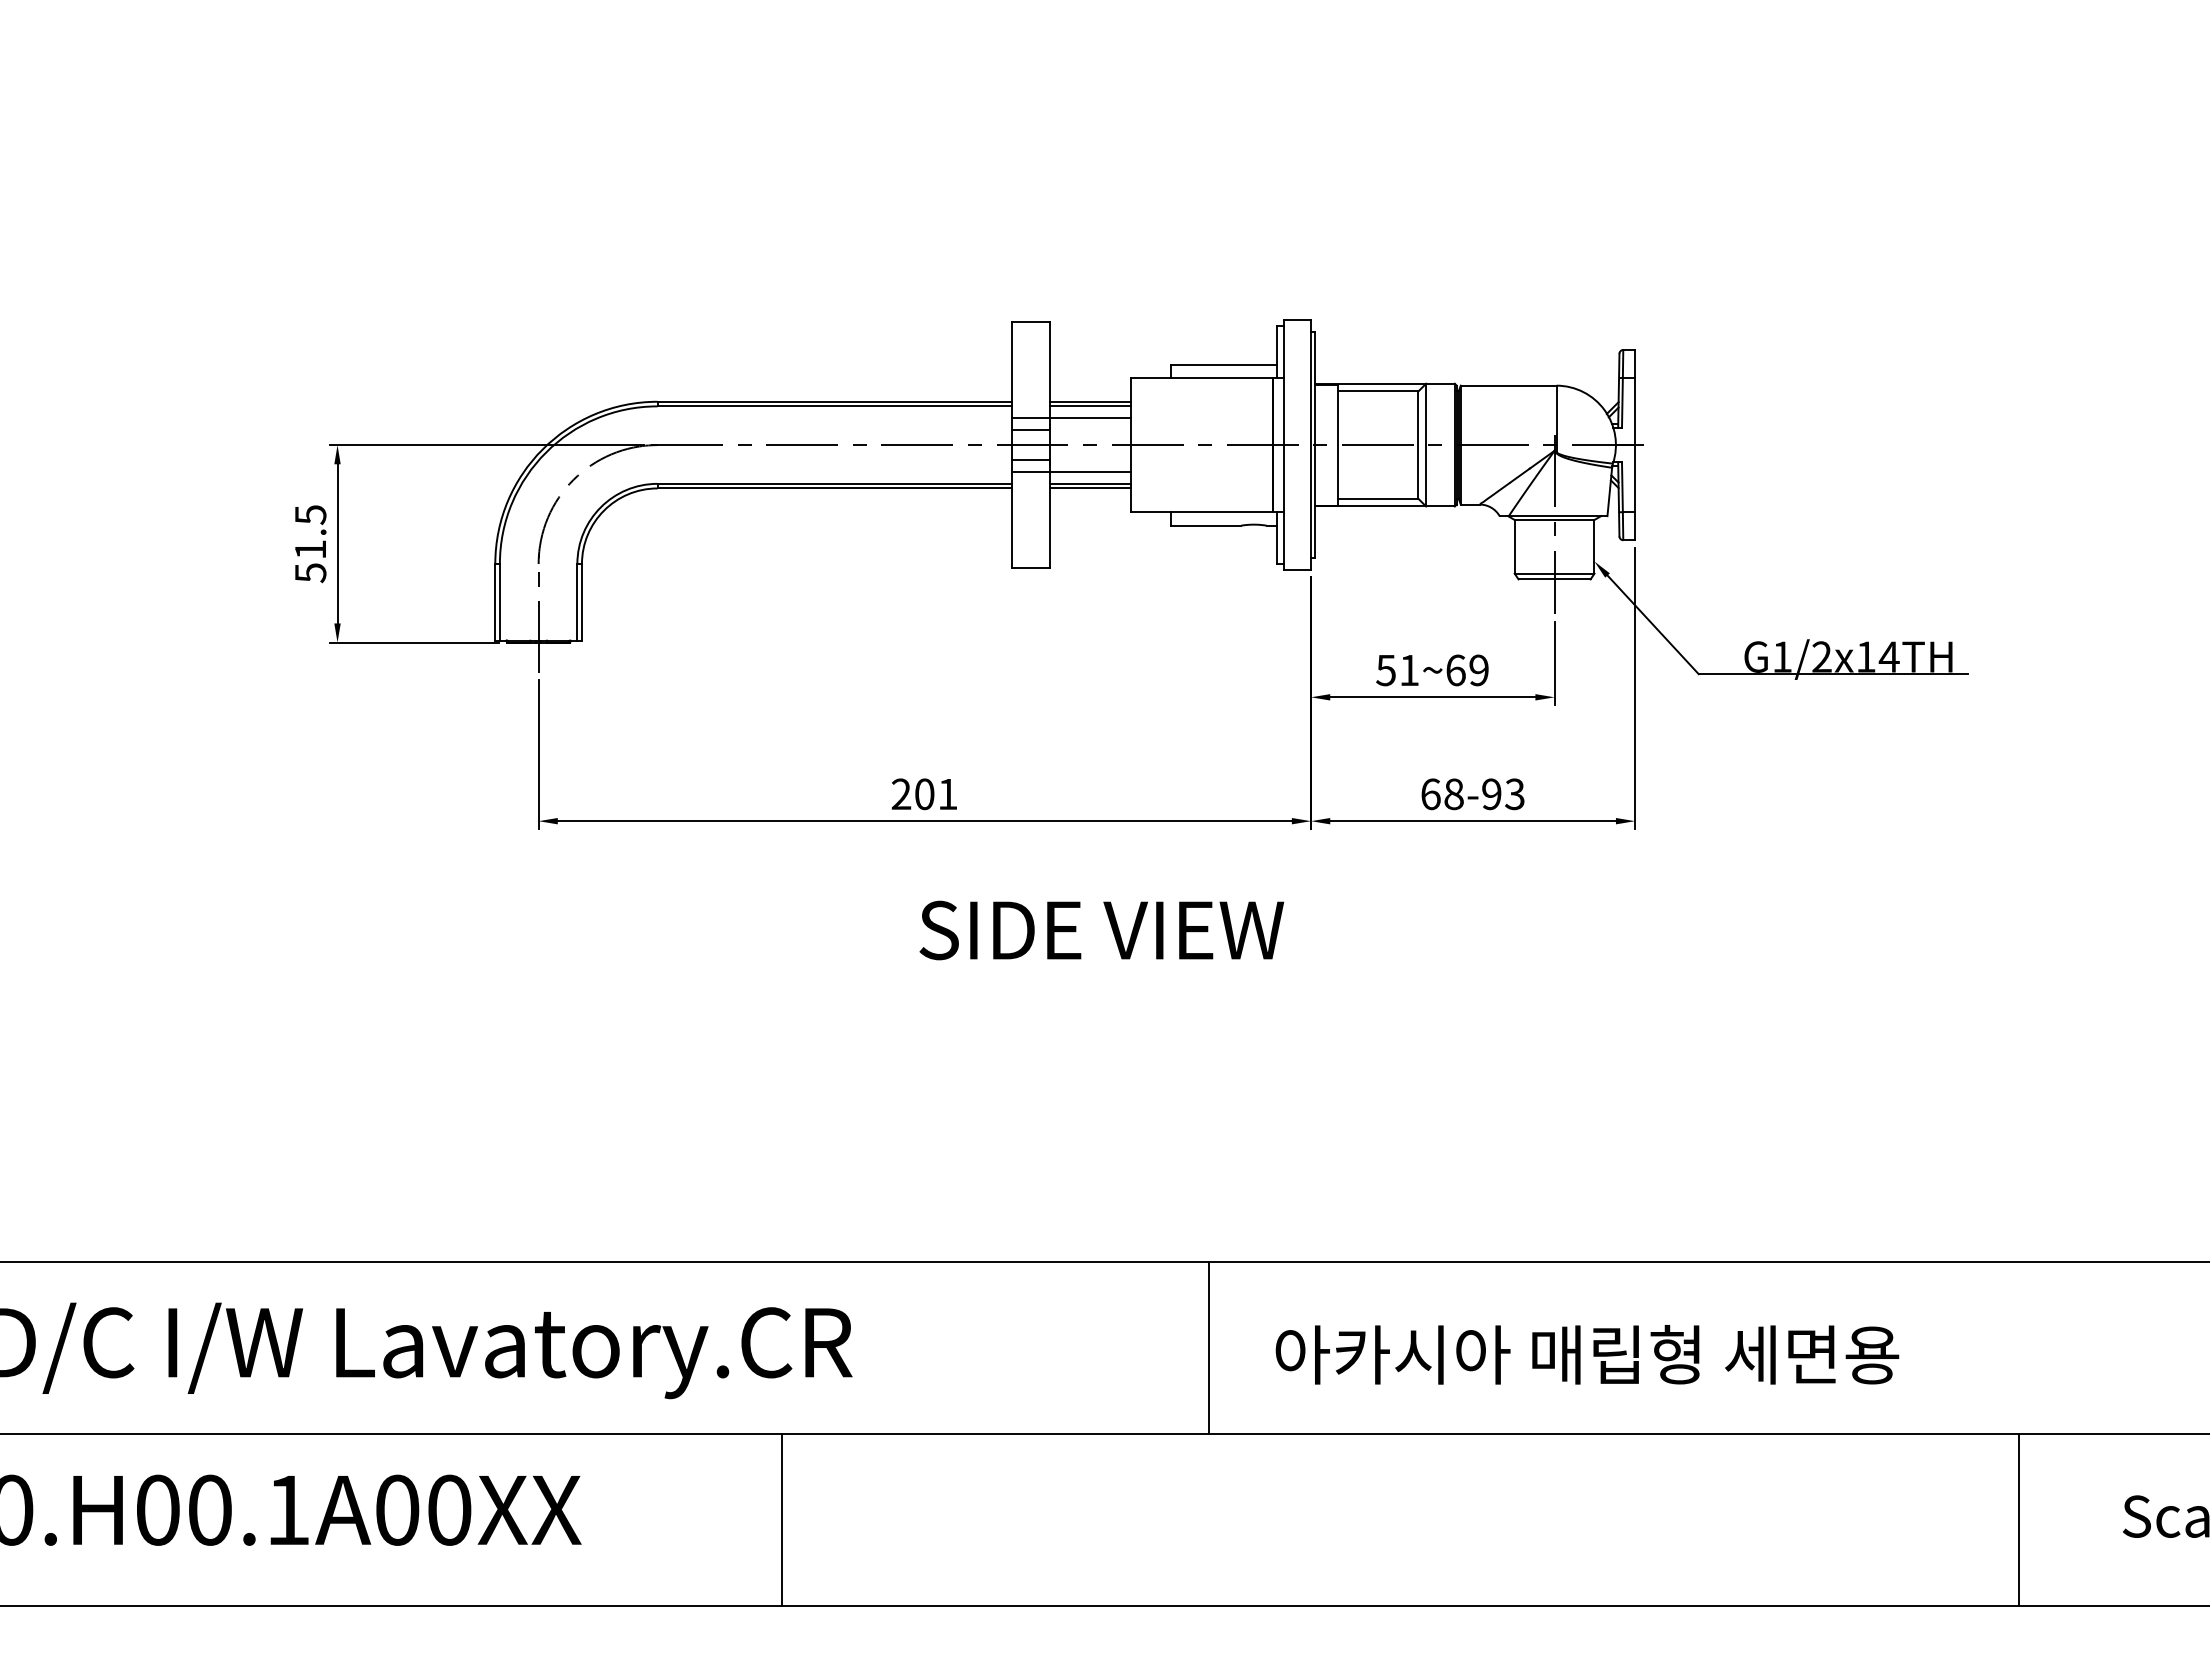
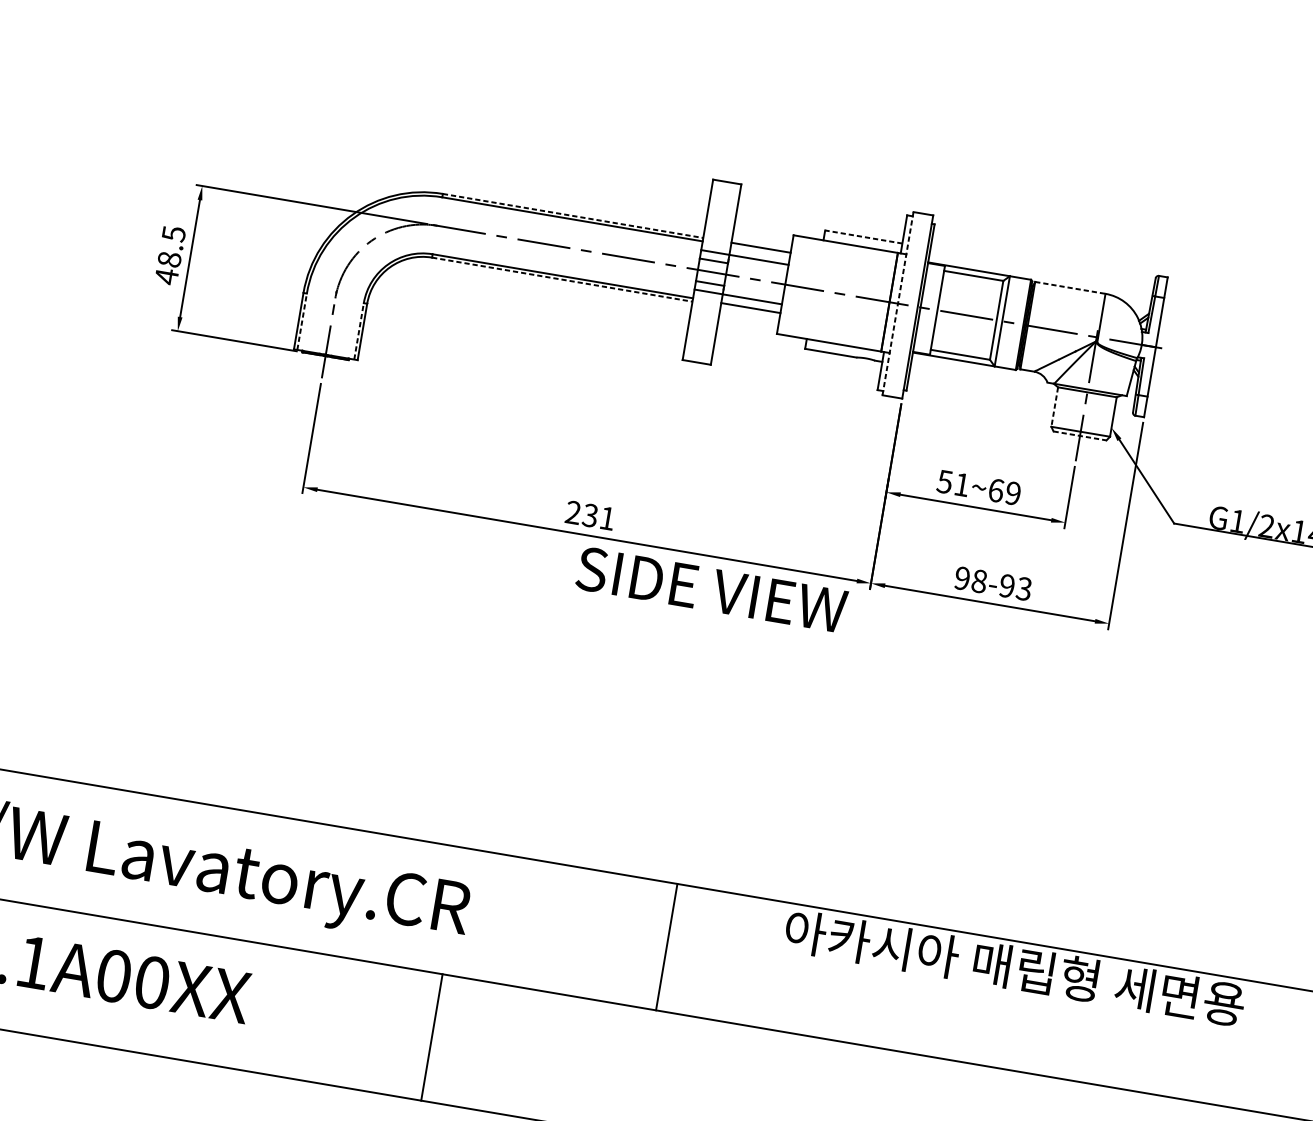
line: (1223, 364) -> (863, 236), solid -> dashed
line: (1508, 385) -> (1070, 287), solid -> dashed
line: (835, 401) -> (573, 215), solid -> dashed
line: (1090, 406) -> (760, 251), removed
line: (1284, 445) -> (898, 304), solid -> dashed
line: (835, 488) -> (562, 279), solid -> dashed
line: (1090, 488) -> (750, 311), removed
line: (1514, 546) -> (1054, 406), solid -> dashed
text: (310, 561) -> (168, 268), 51.5 -> 48.5
line: (1555, 579) -> (1080, 436), solid -> dashed
line: (499, 601) -> (301, 321), solid -> dashed
line: (577, 601) -> (359, 330), solid -> dashed
text: (924, 794) -> (590, 515), 201 -> 231
text: (1430, 794) -> (962, 578), 68-93 -> 98-93
text: (1101, 930) -> (711, 589), moved
line: (1209, 1348) -> (666, 947), moved
text: (1587, 1354) -> (1014, 967), moved
line: (781, 1520) -> (431, 1037), moved

